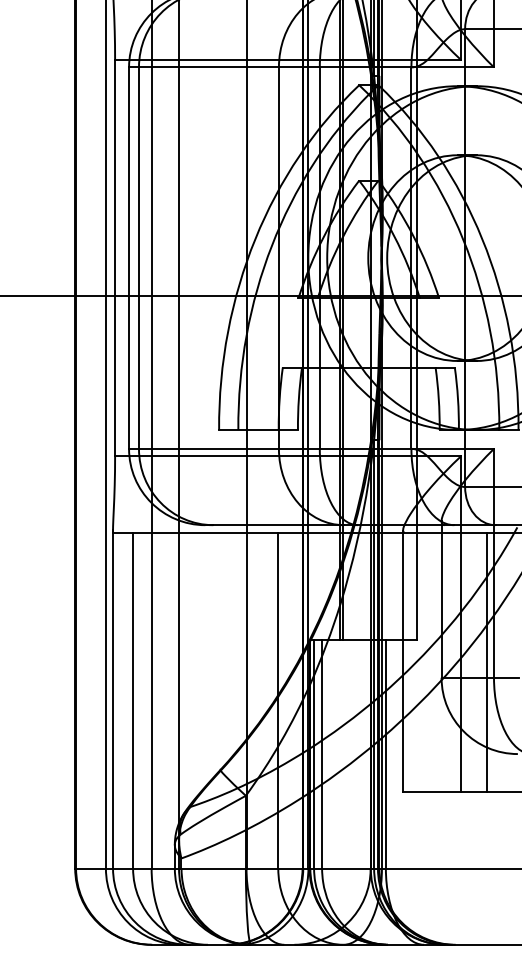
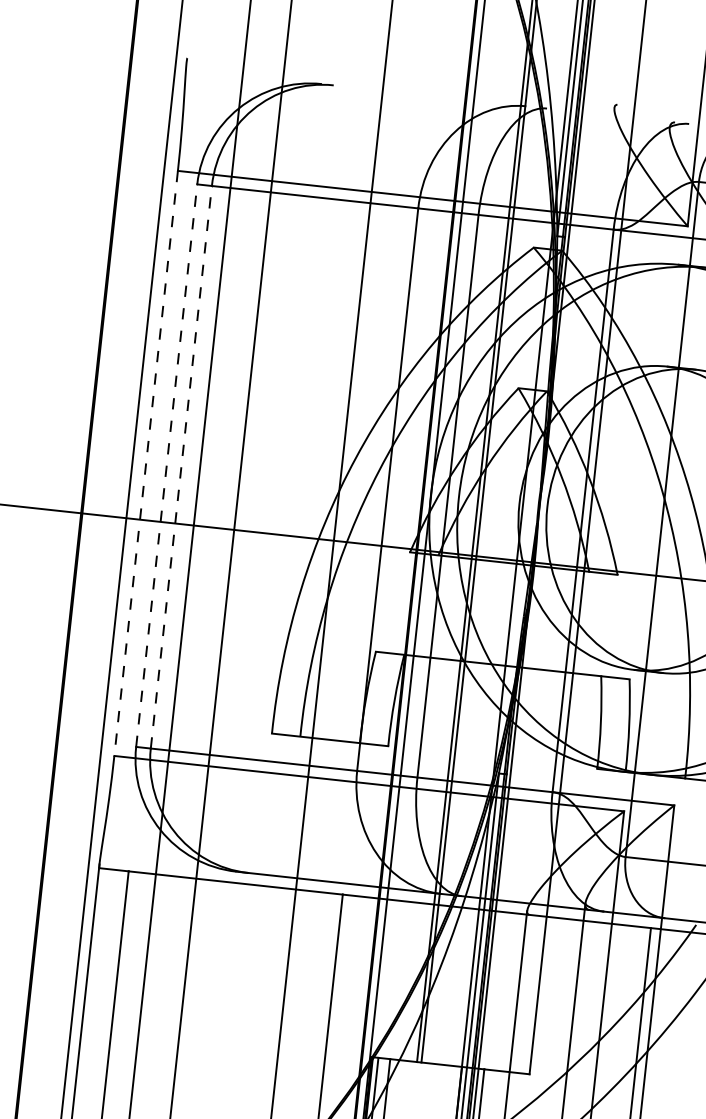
line: (115, 258) -> (146, 464), solid -> dashed
line: (129, 258) -> (167, 466), solid -> dashed
line: (138, 258) -> (180, 467), solid -> dashed

